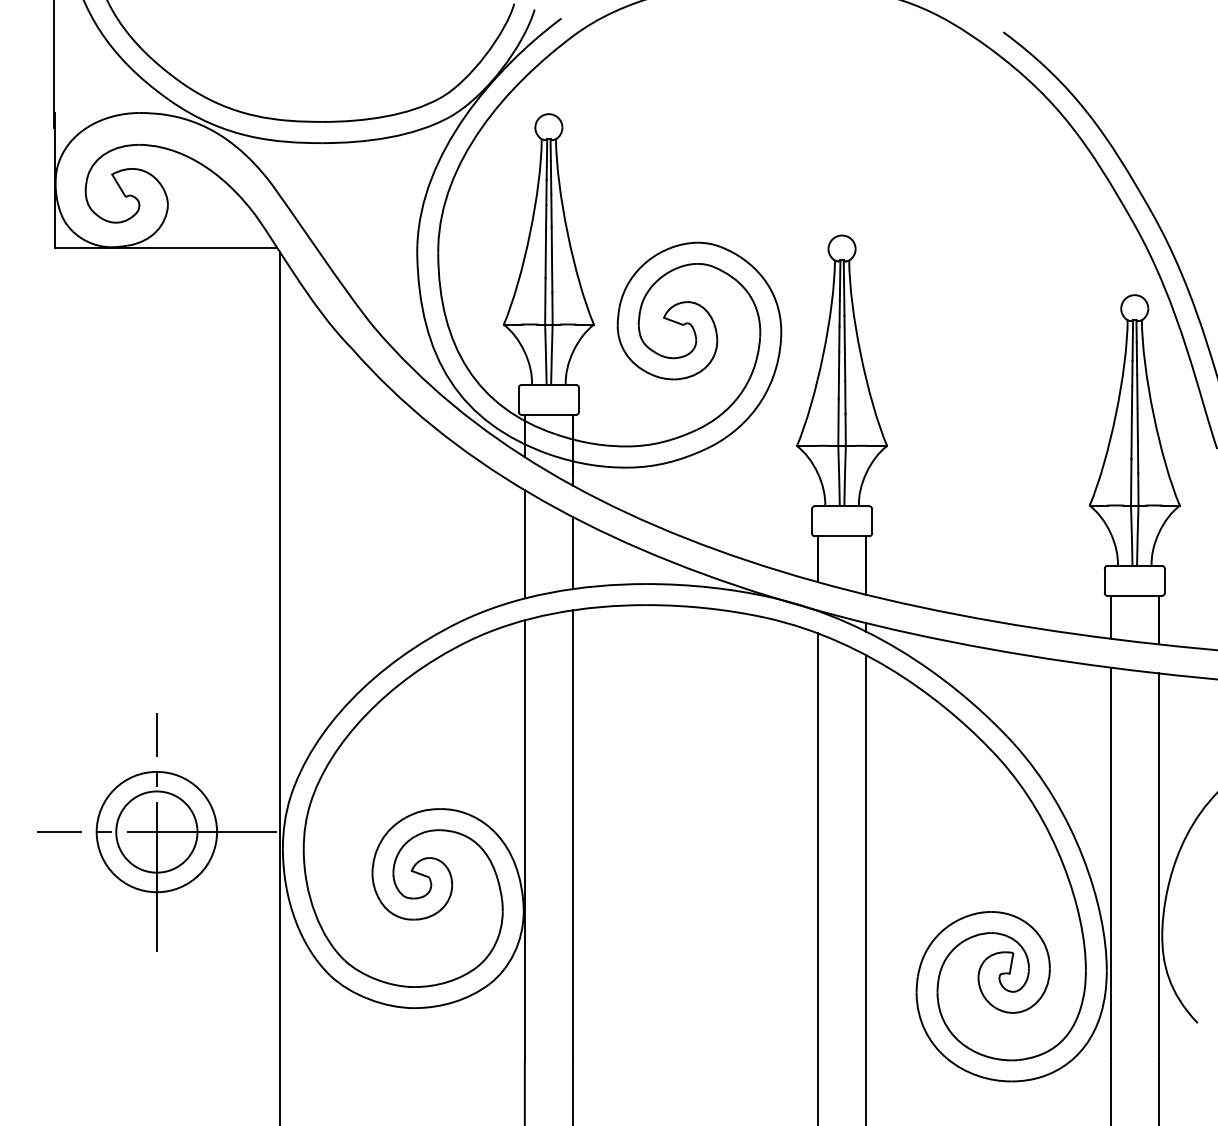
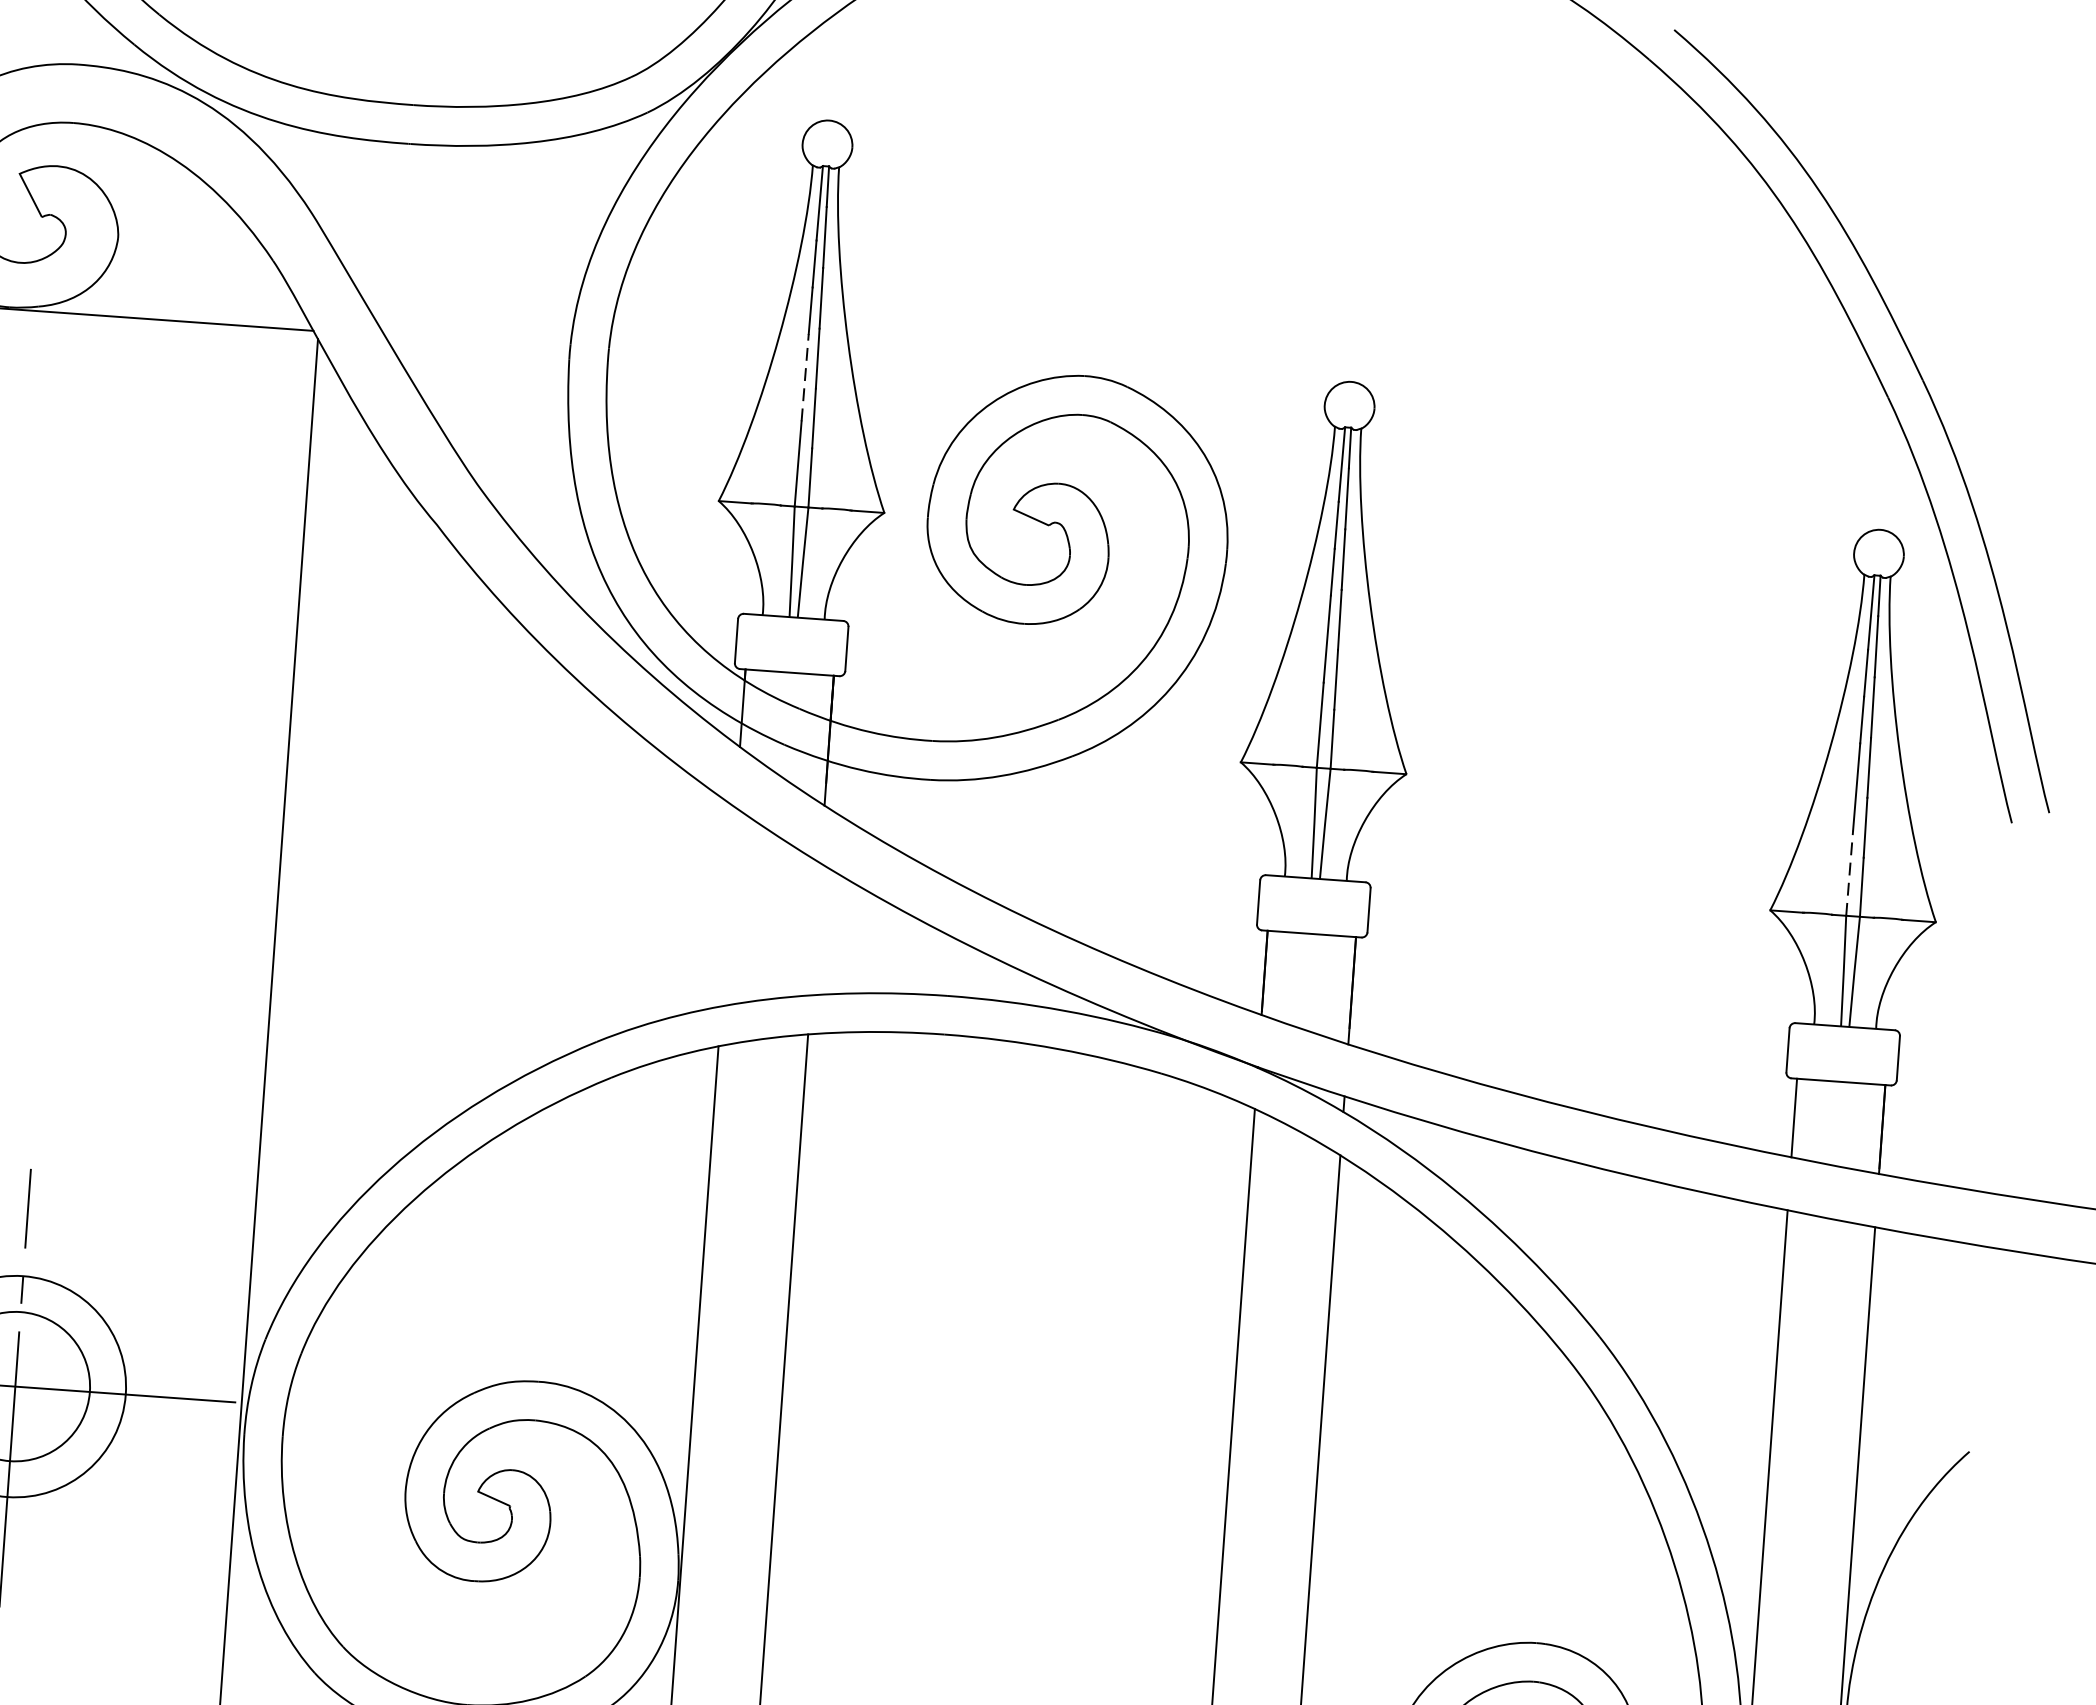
line: (545, 254) -> (804, 377), solid -> dashed
line: (1131, 481) -> (1850, 871), solid -> dashed
line: (524, 544) -> (727, 907), removed
line: (572, 553) -> (814, 930), removed

